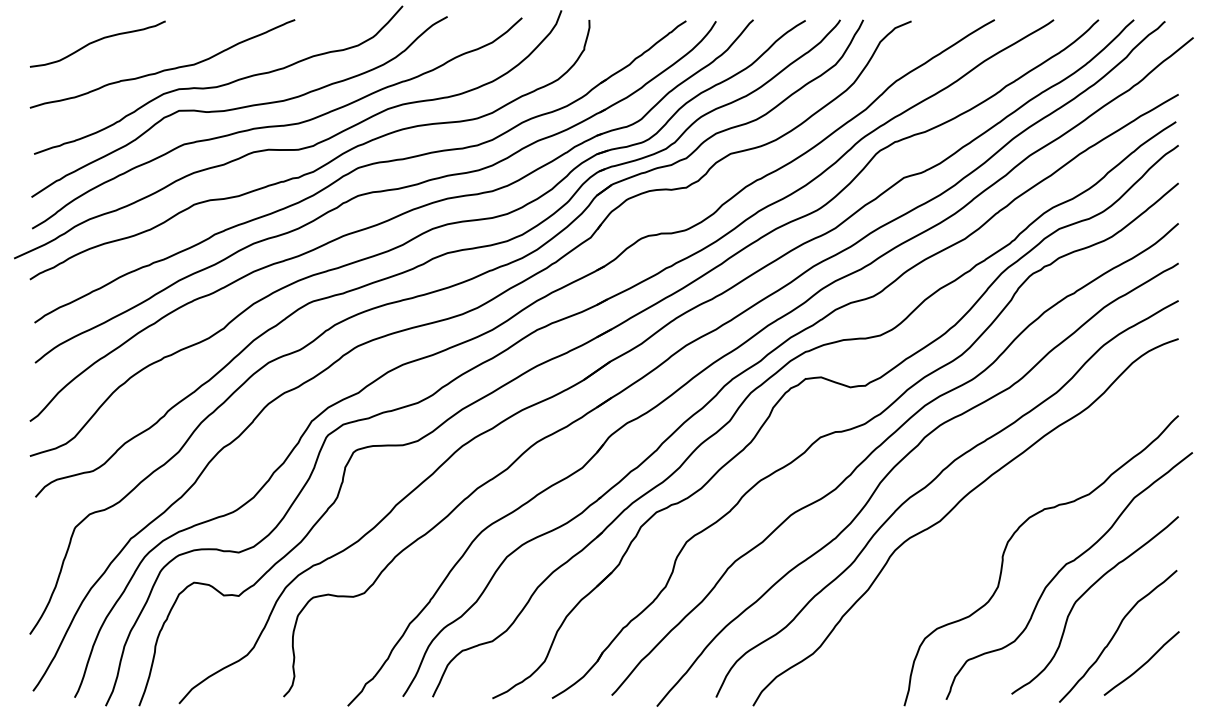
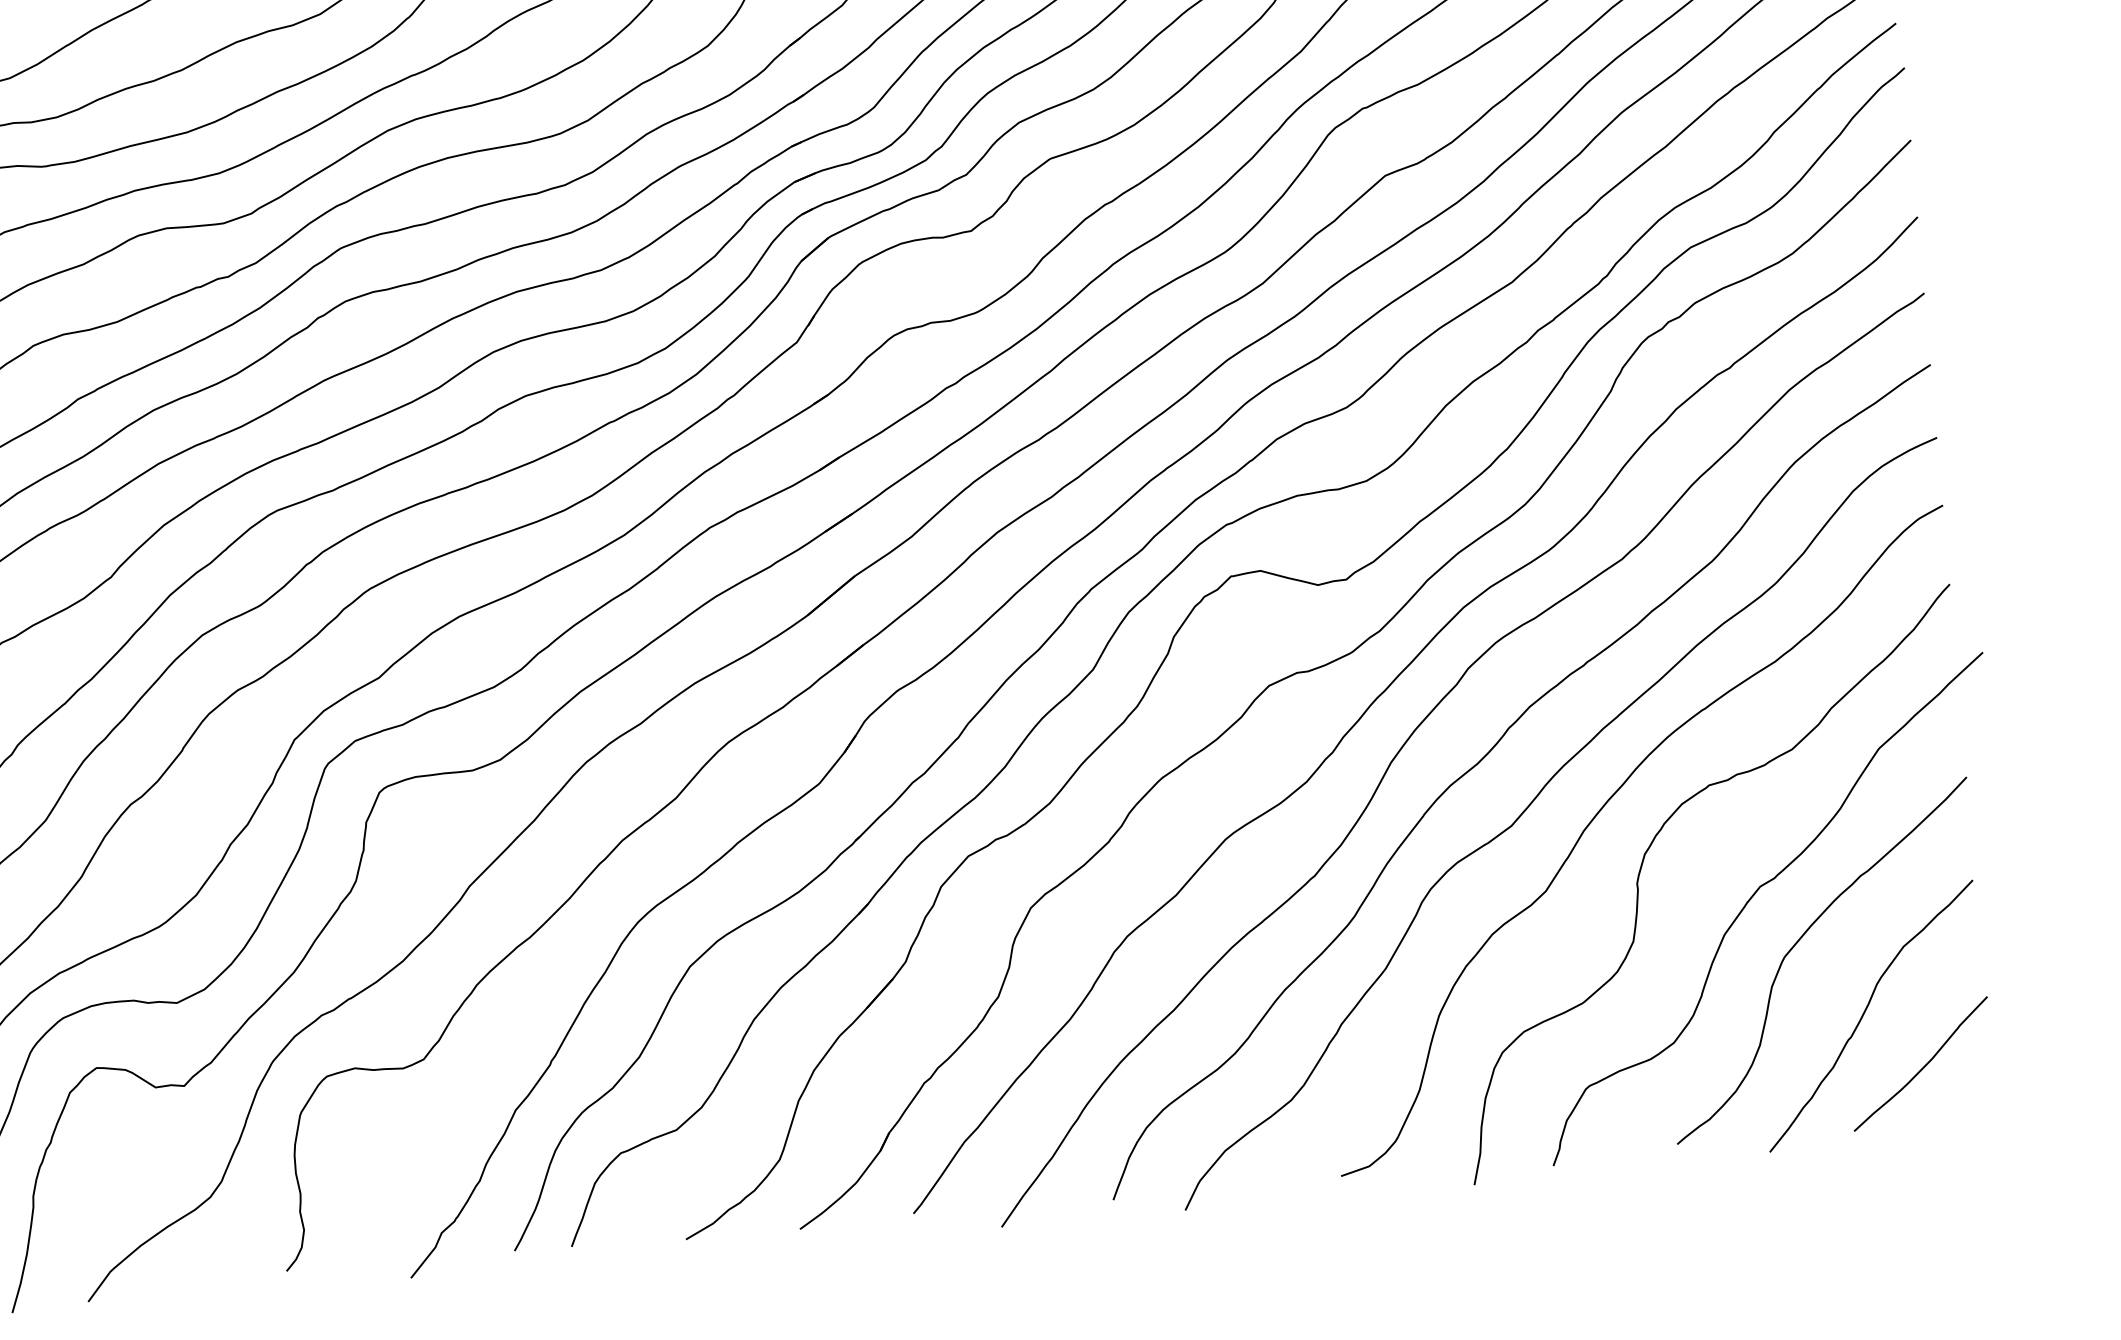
curve: (988, 516) -> (1603, 808), added

